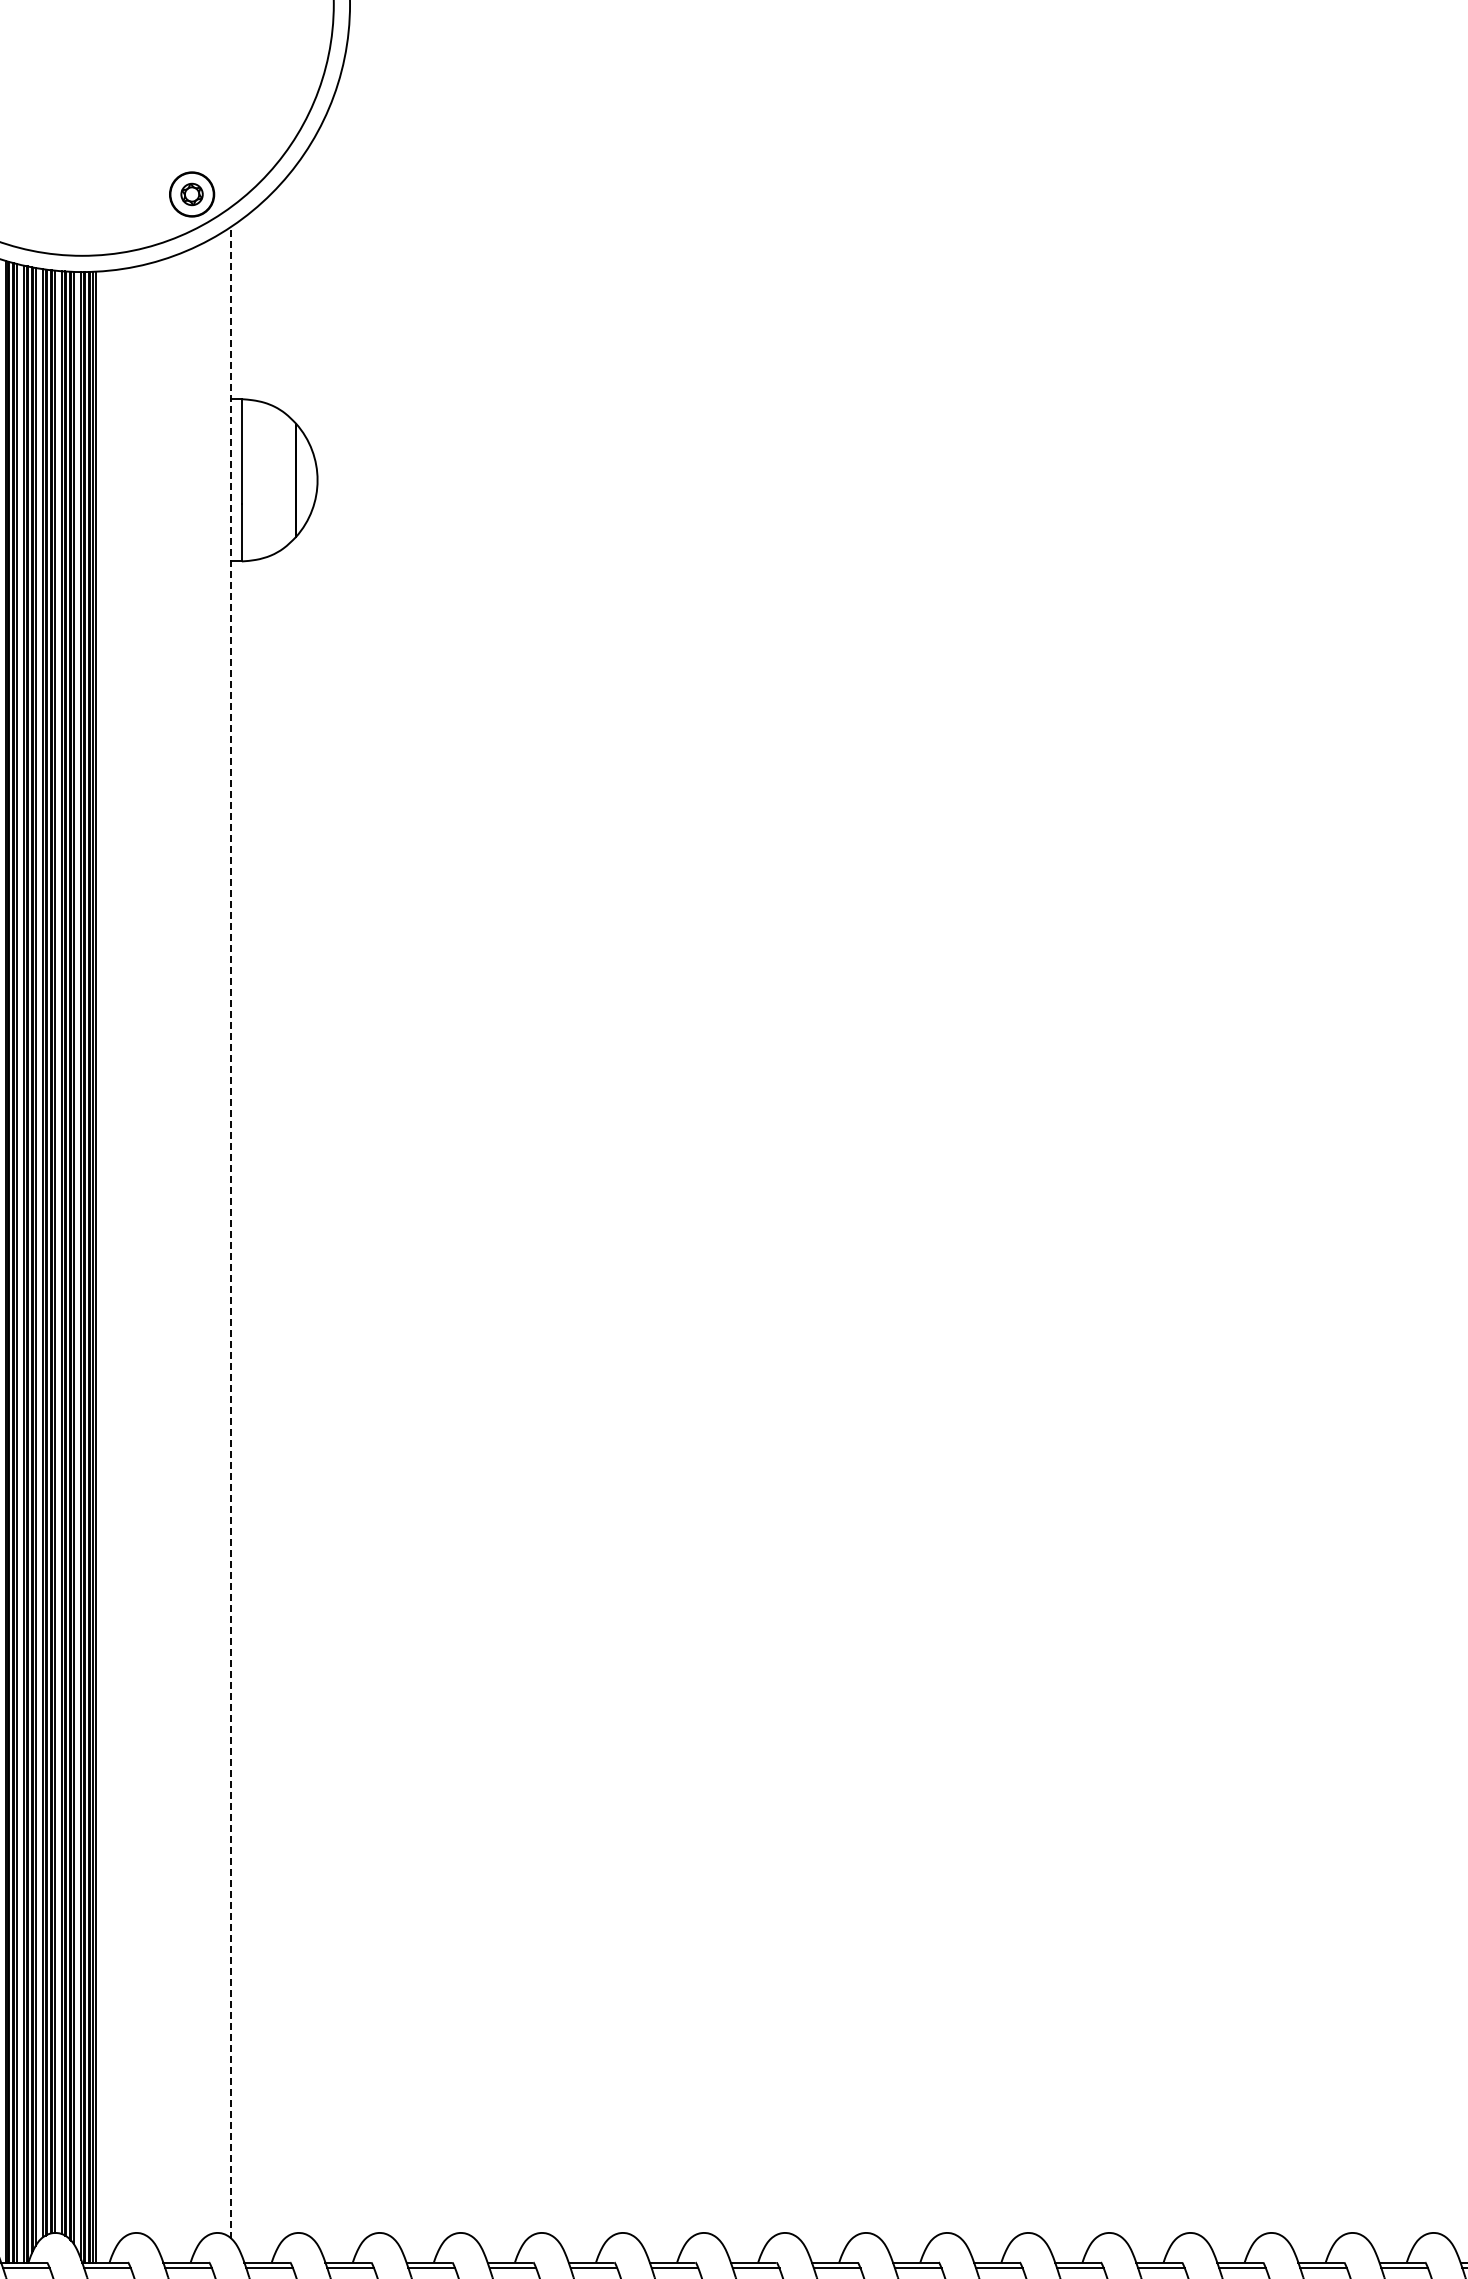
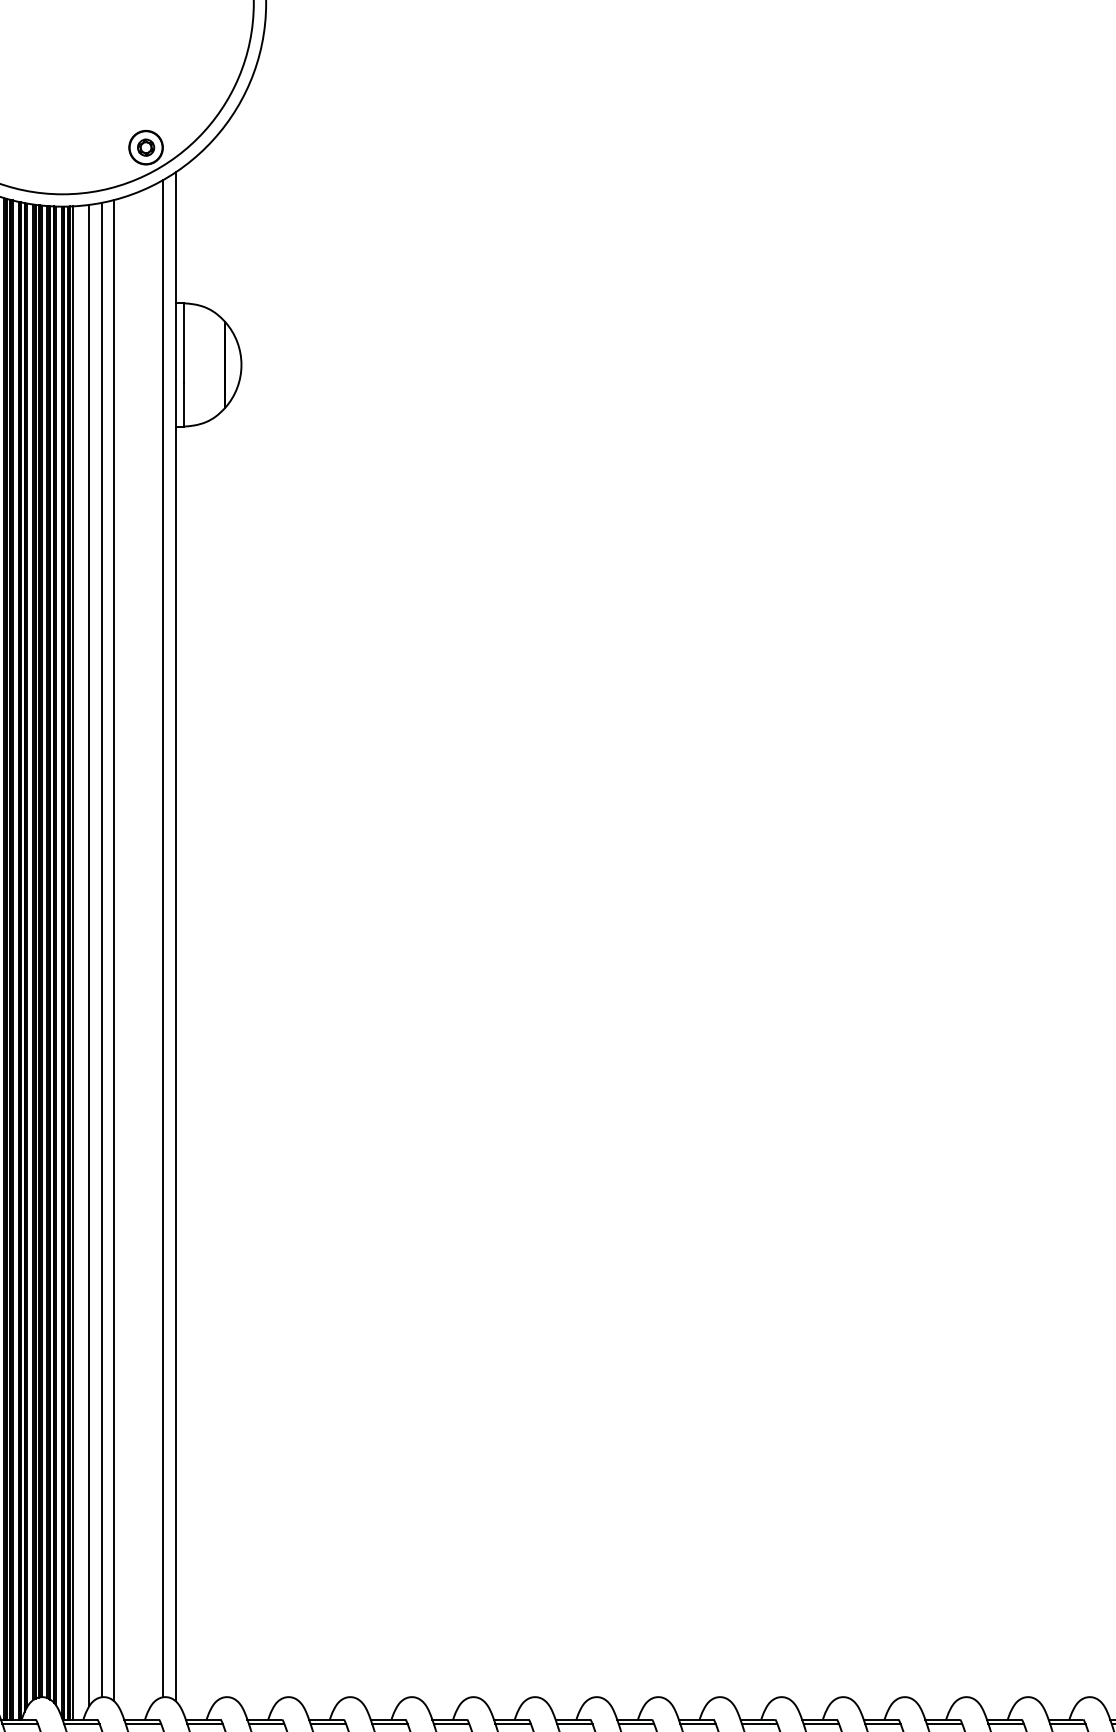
line: (231, 1232) -> (176, 936), dashed -> solid
line: (214, 1234) -> (163, 938), added
line: (133, 1250) -> (101, 950), added
line: (149, 1250) -> (113, 950), added
line: (117, 1256) -> (89, 954), added

